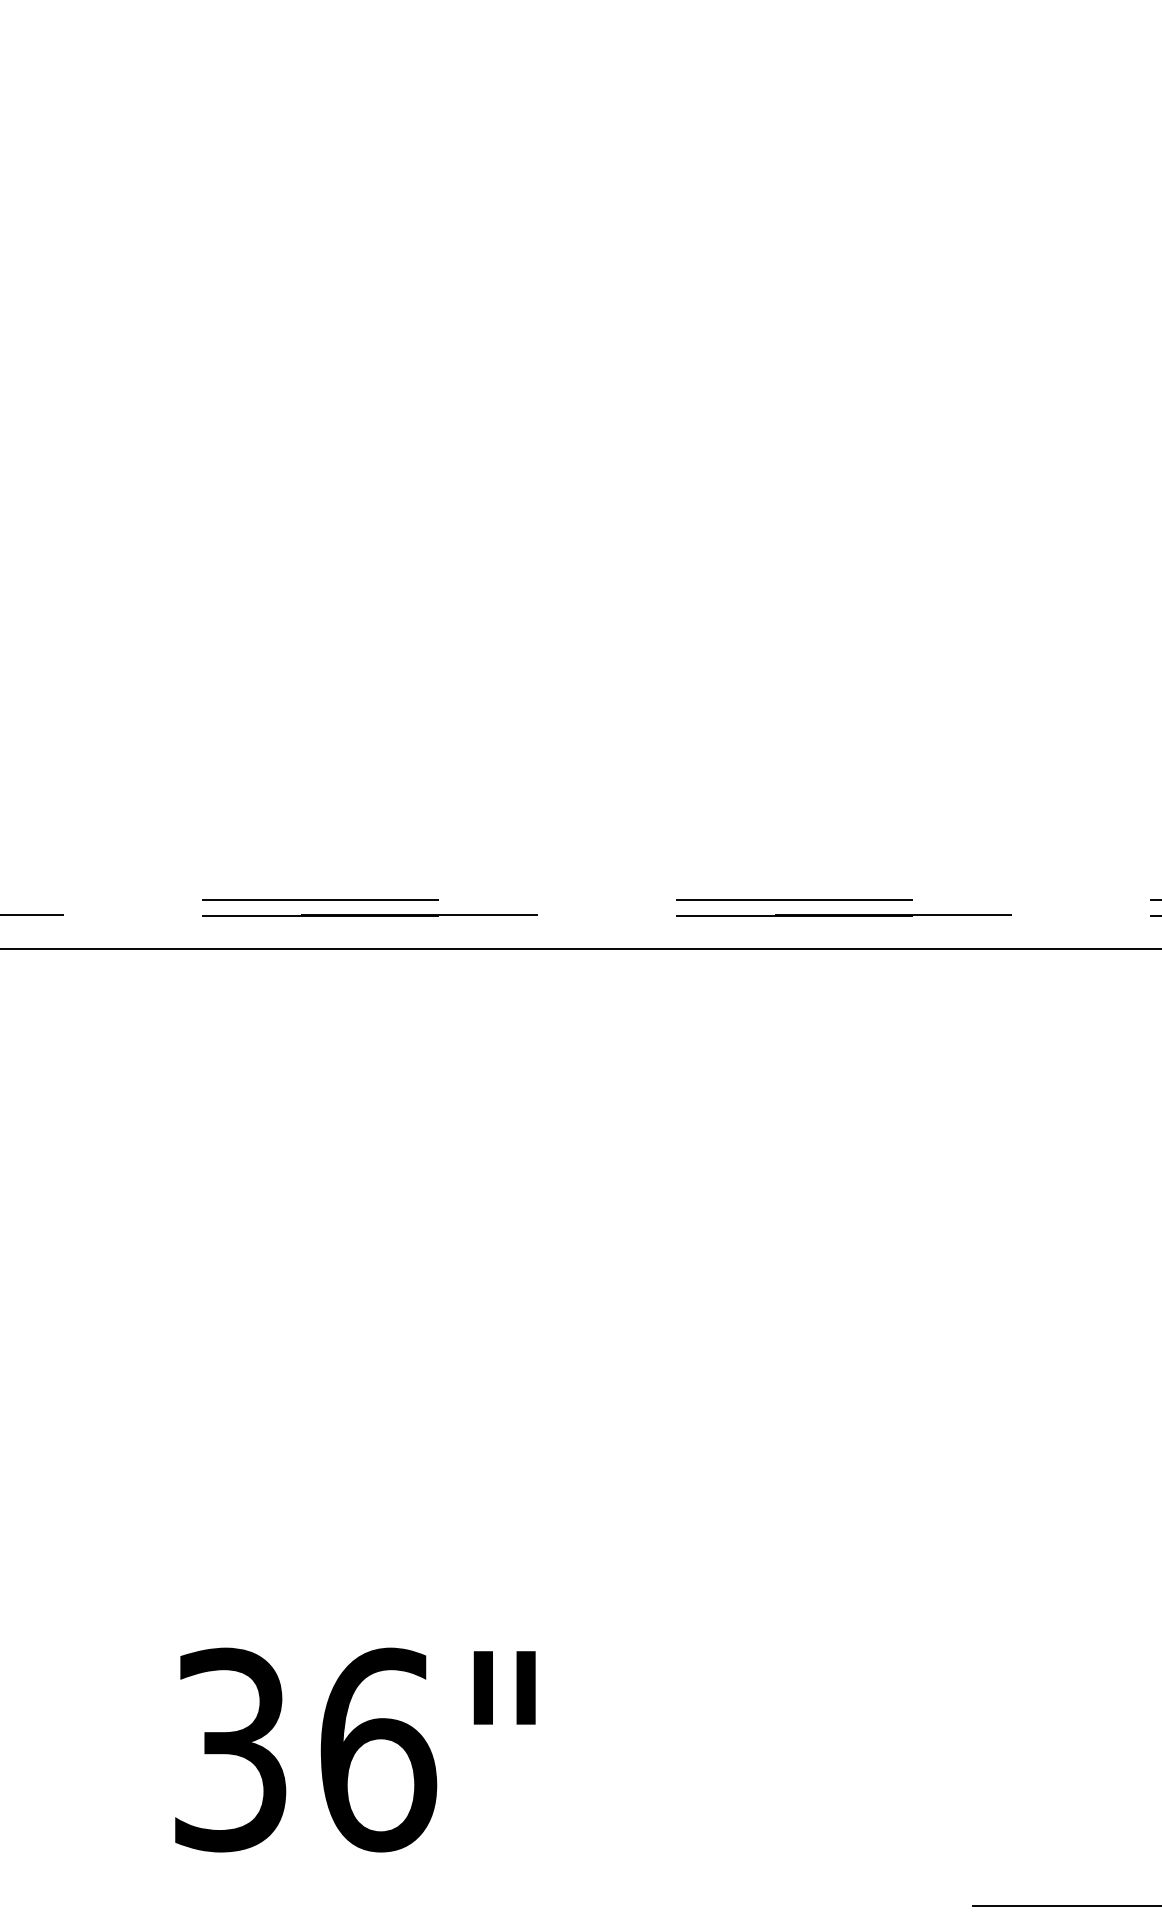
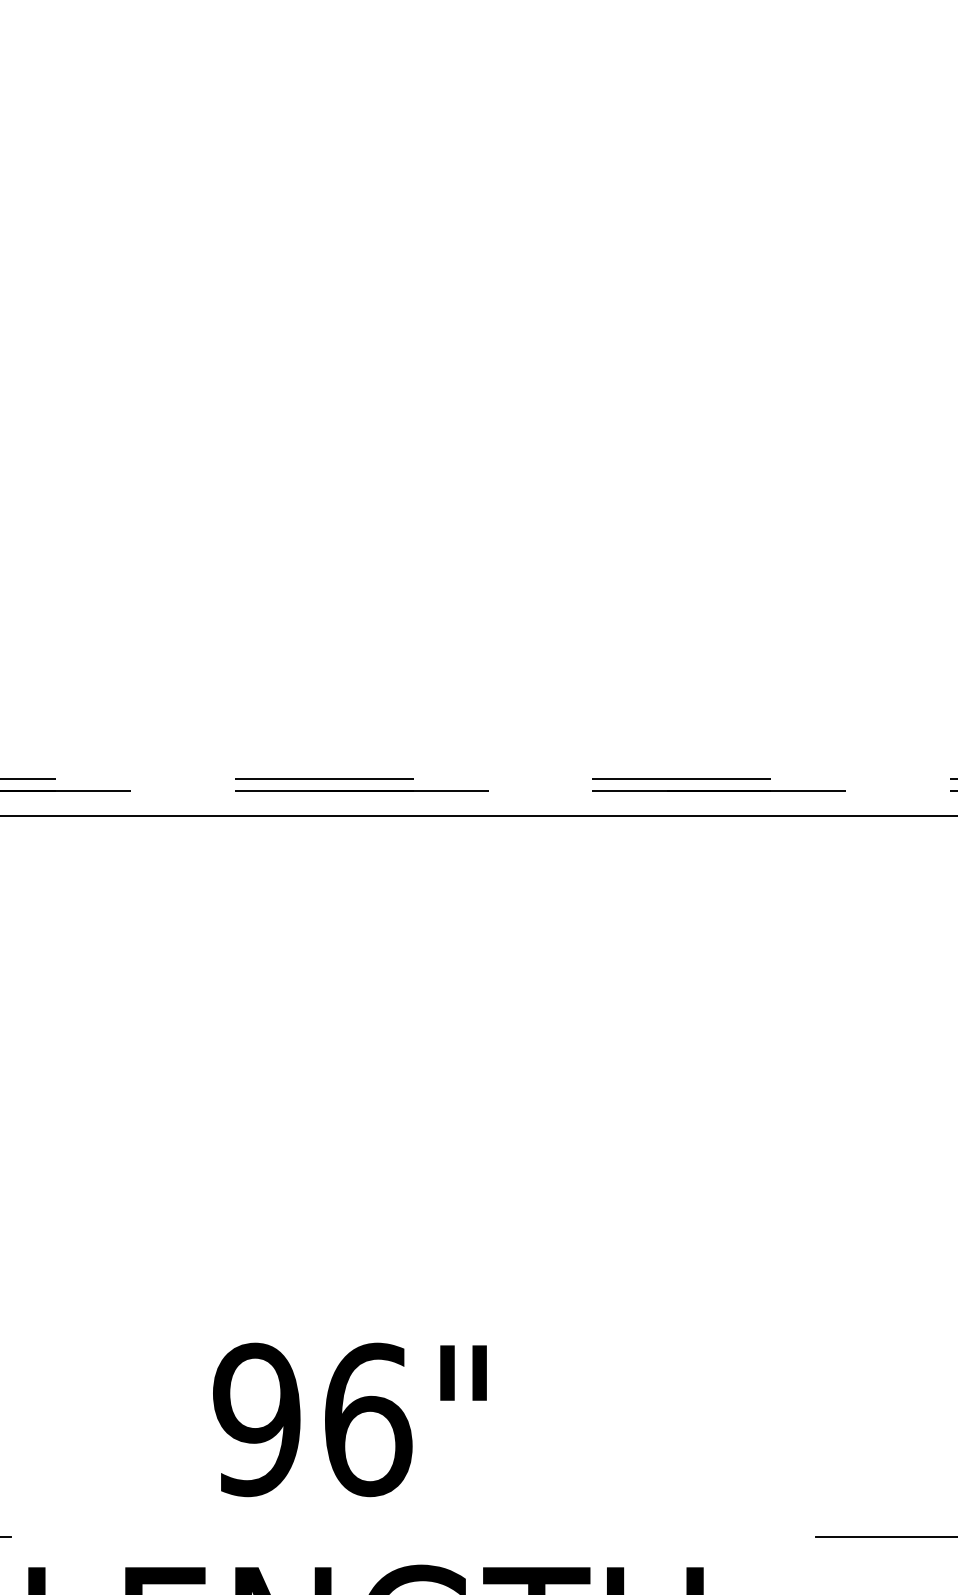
text: (230, 1749) -> (256, 1419), 36" -> 96"

